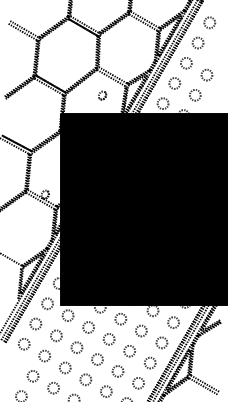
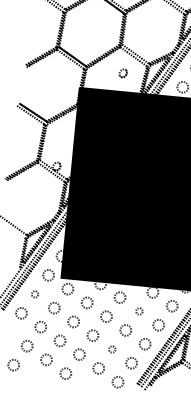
circle: (35, 323) -> (34, 293), size x0.6
circle: (141, 330) -> (139, 310), size x0.6
circle: (117, 371) -> (111, 349), size x0.6

